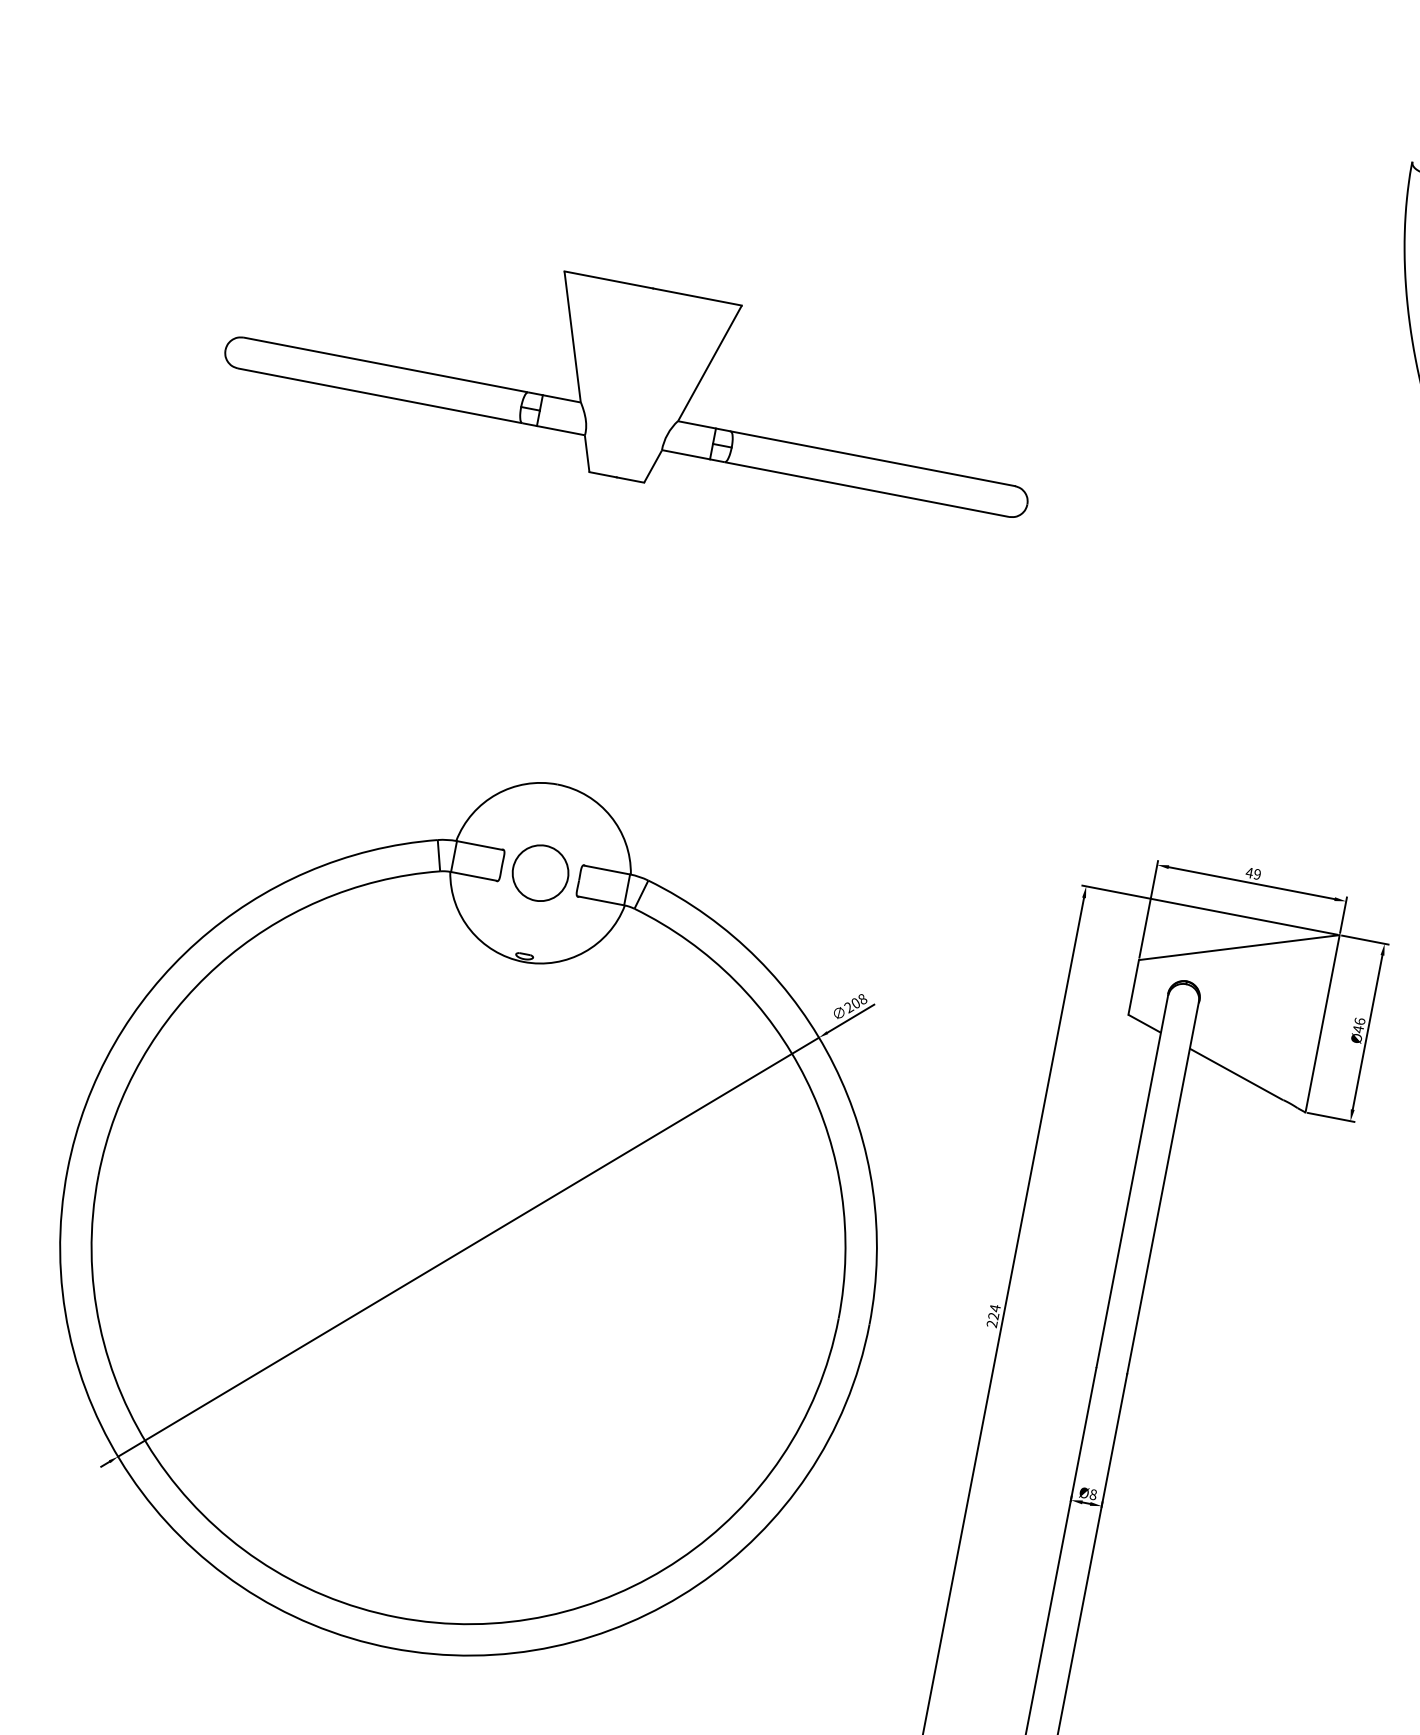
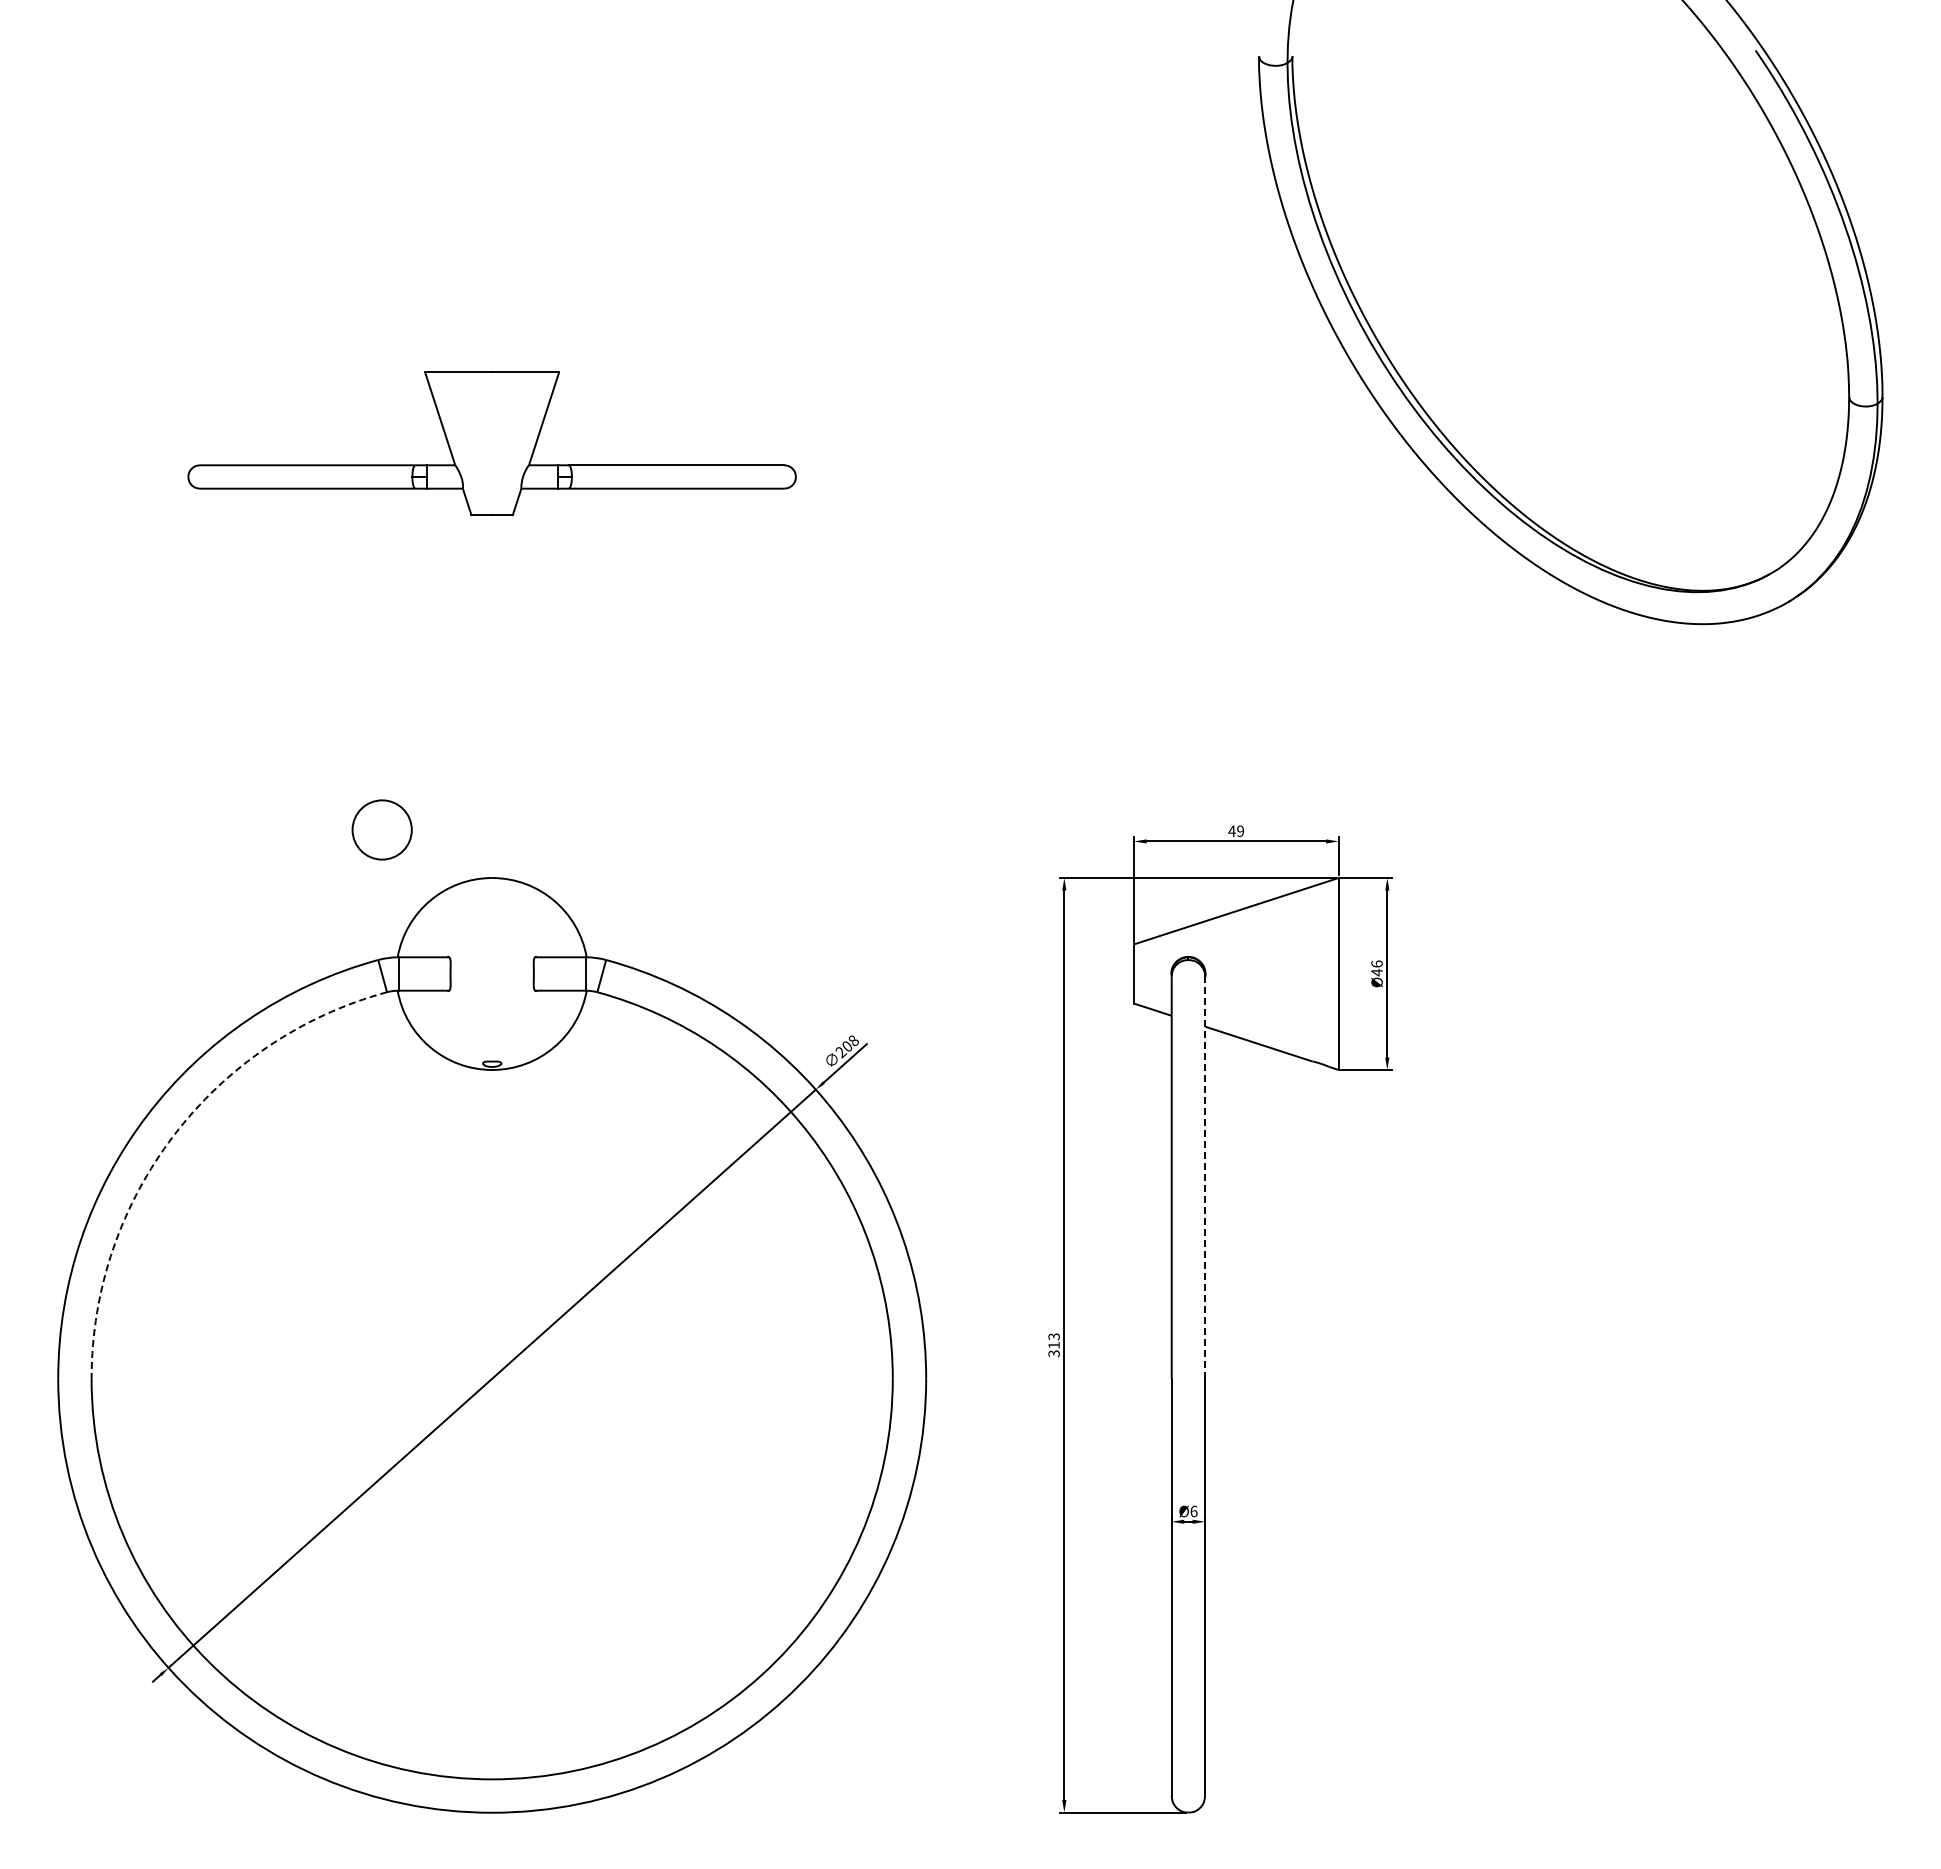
part: (634, 382) -> (491, 443), size x0.7
circle: (540, 872) -> (381, 829), moved
arc: (217, 965) -> (173, 1135), solid -> dashed
line: (1163, 1187) -> (1205, 1176), solid -> dashed
text: (993, 1316) -> (1053, 1345), 224 -> 313
text: (1092, 1494) -> (1193, 1511), Ø8 -> Ø6

